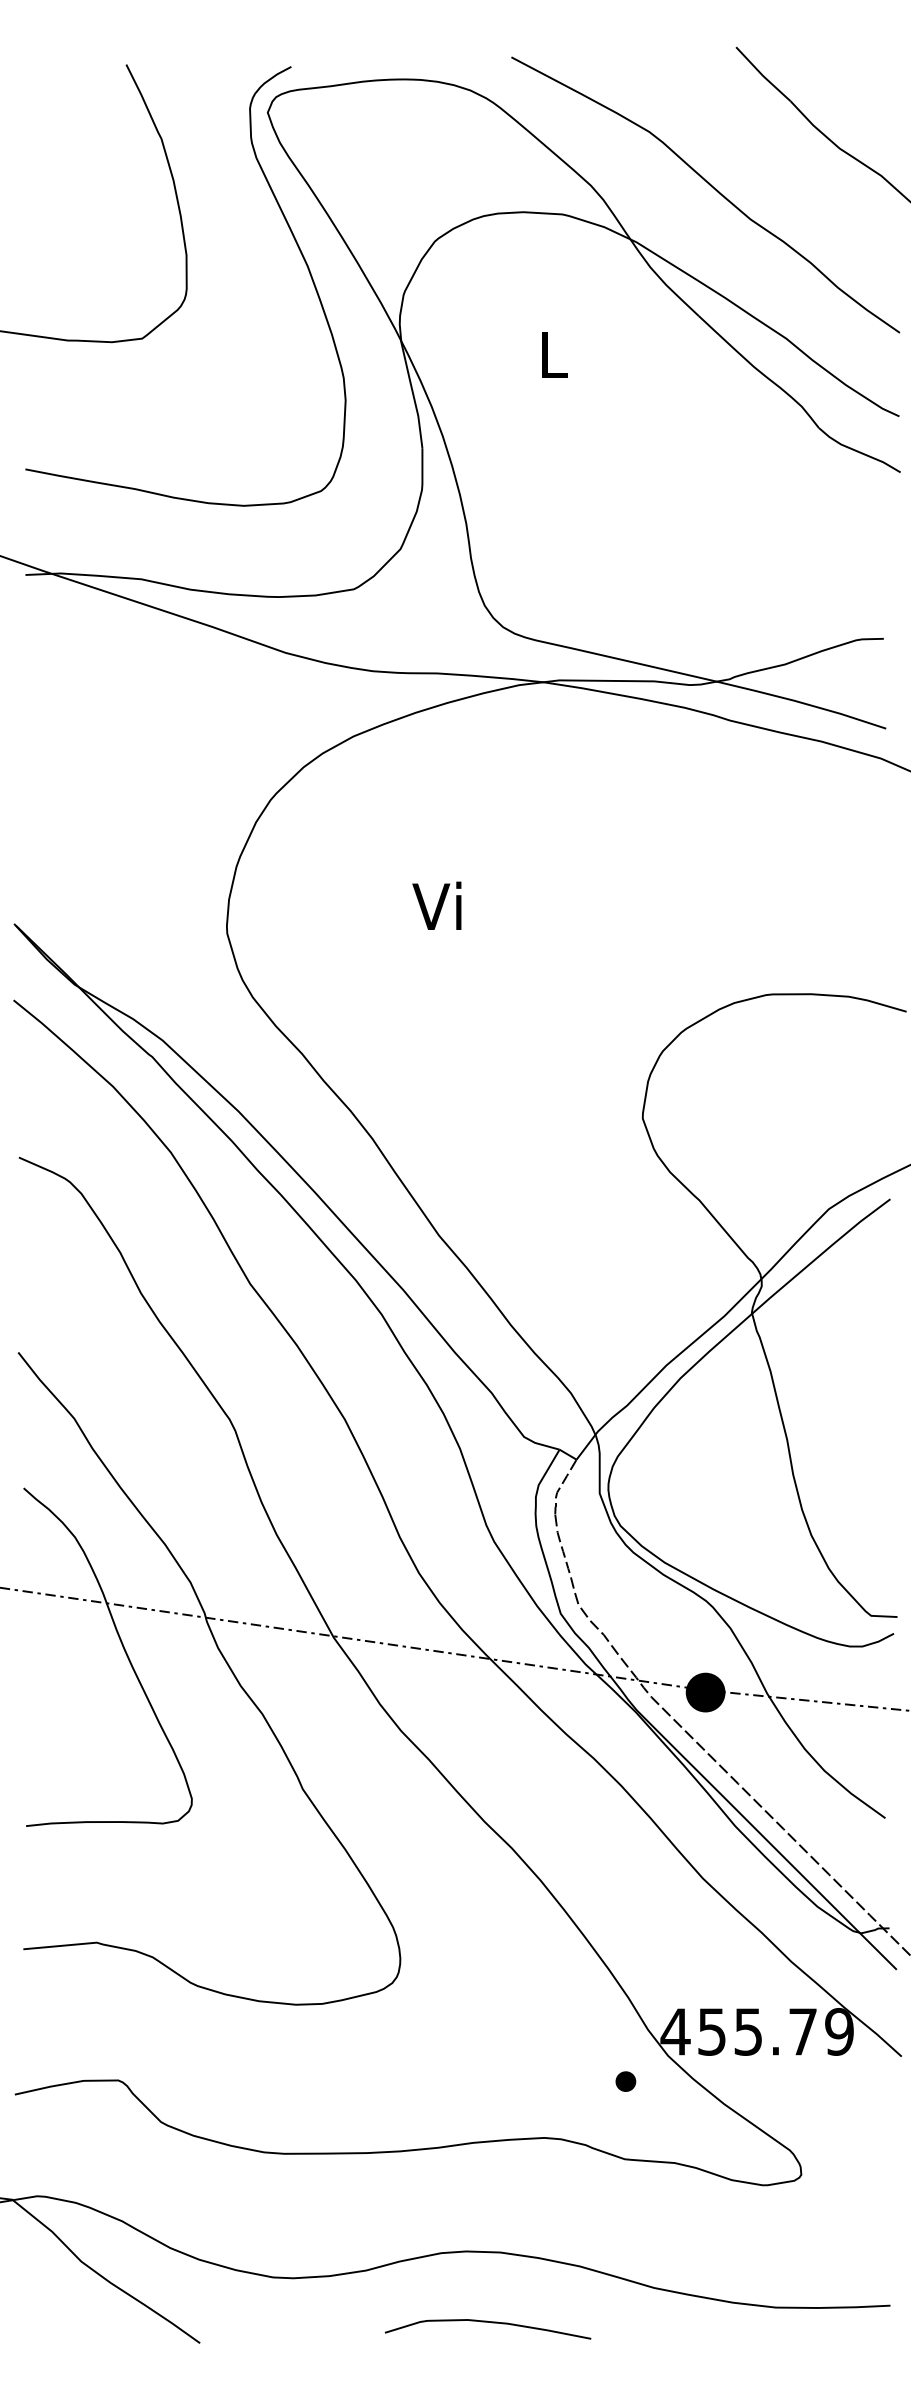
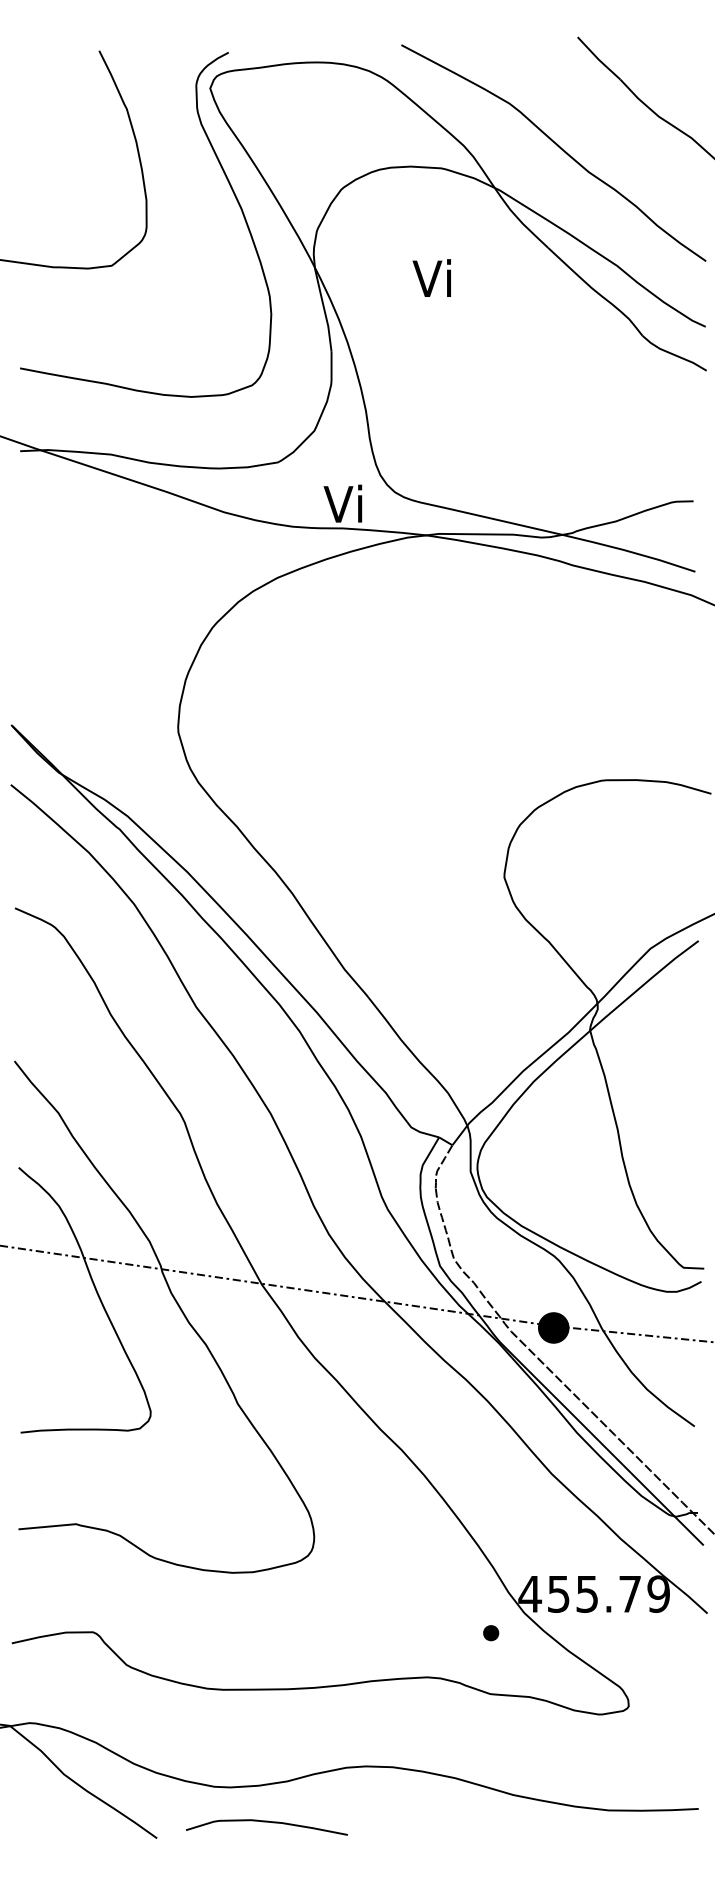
text: (549, 354) -> (431, 278), L -> Vi
text: (436, 905) -> (342, 503), moved
curve: (487, 2322) -> (266, 1822), moved

